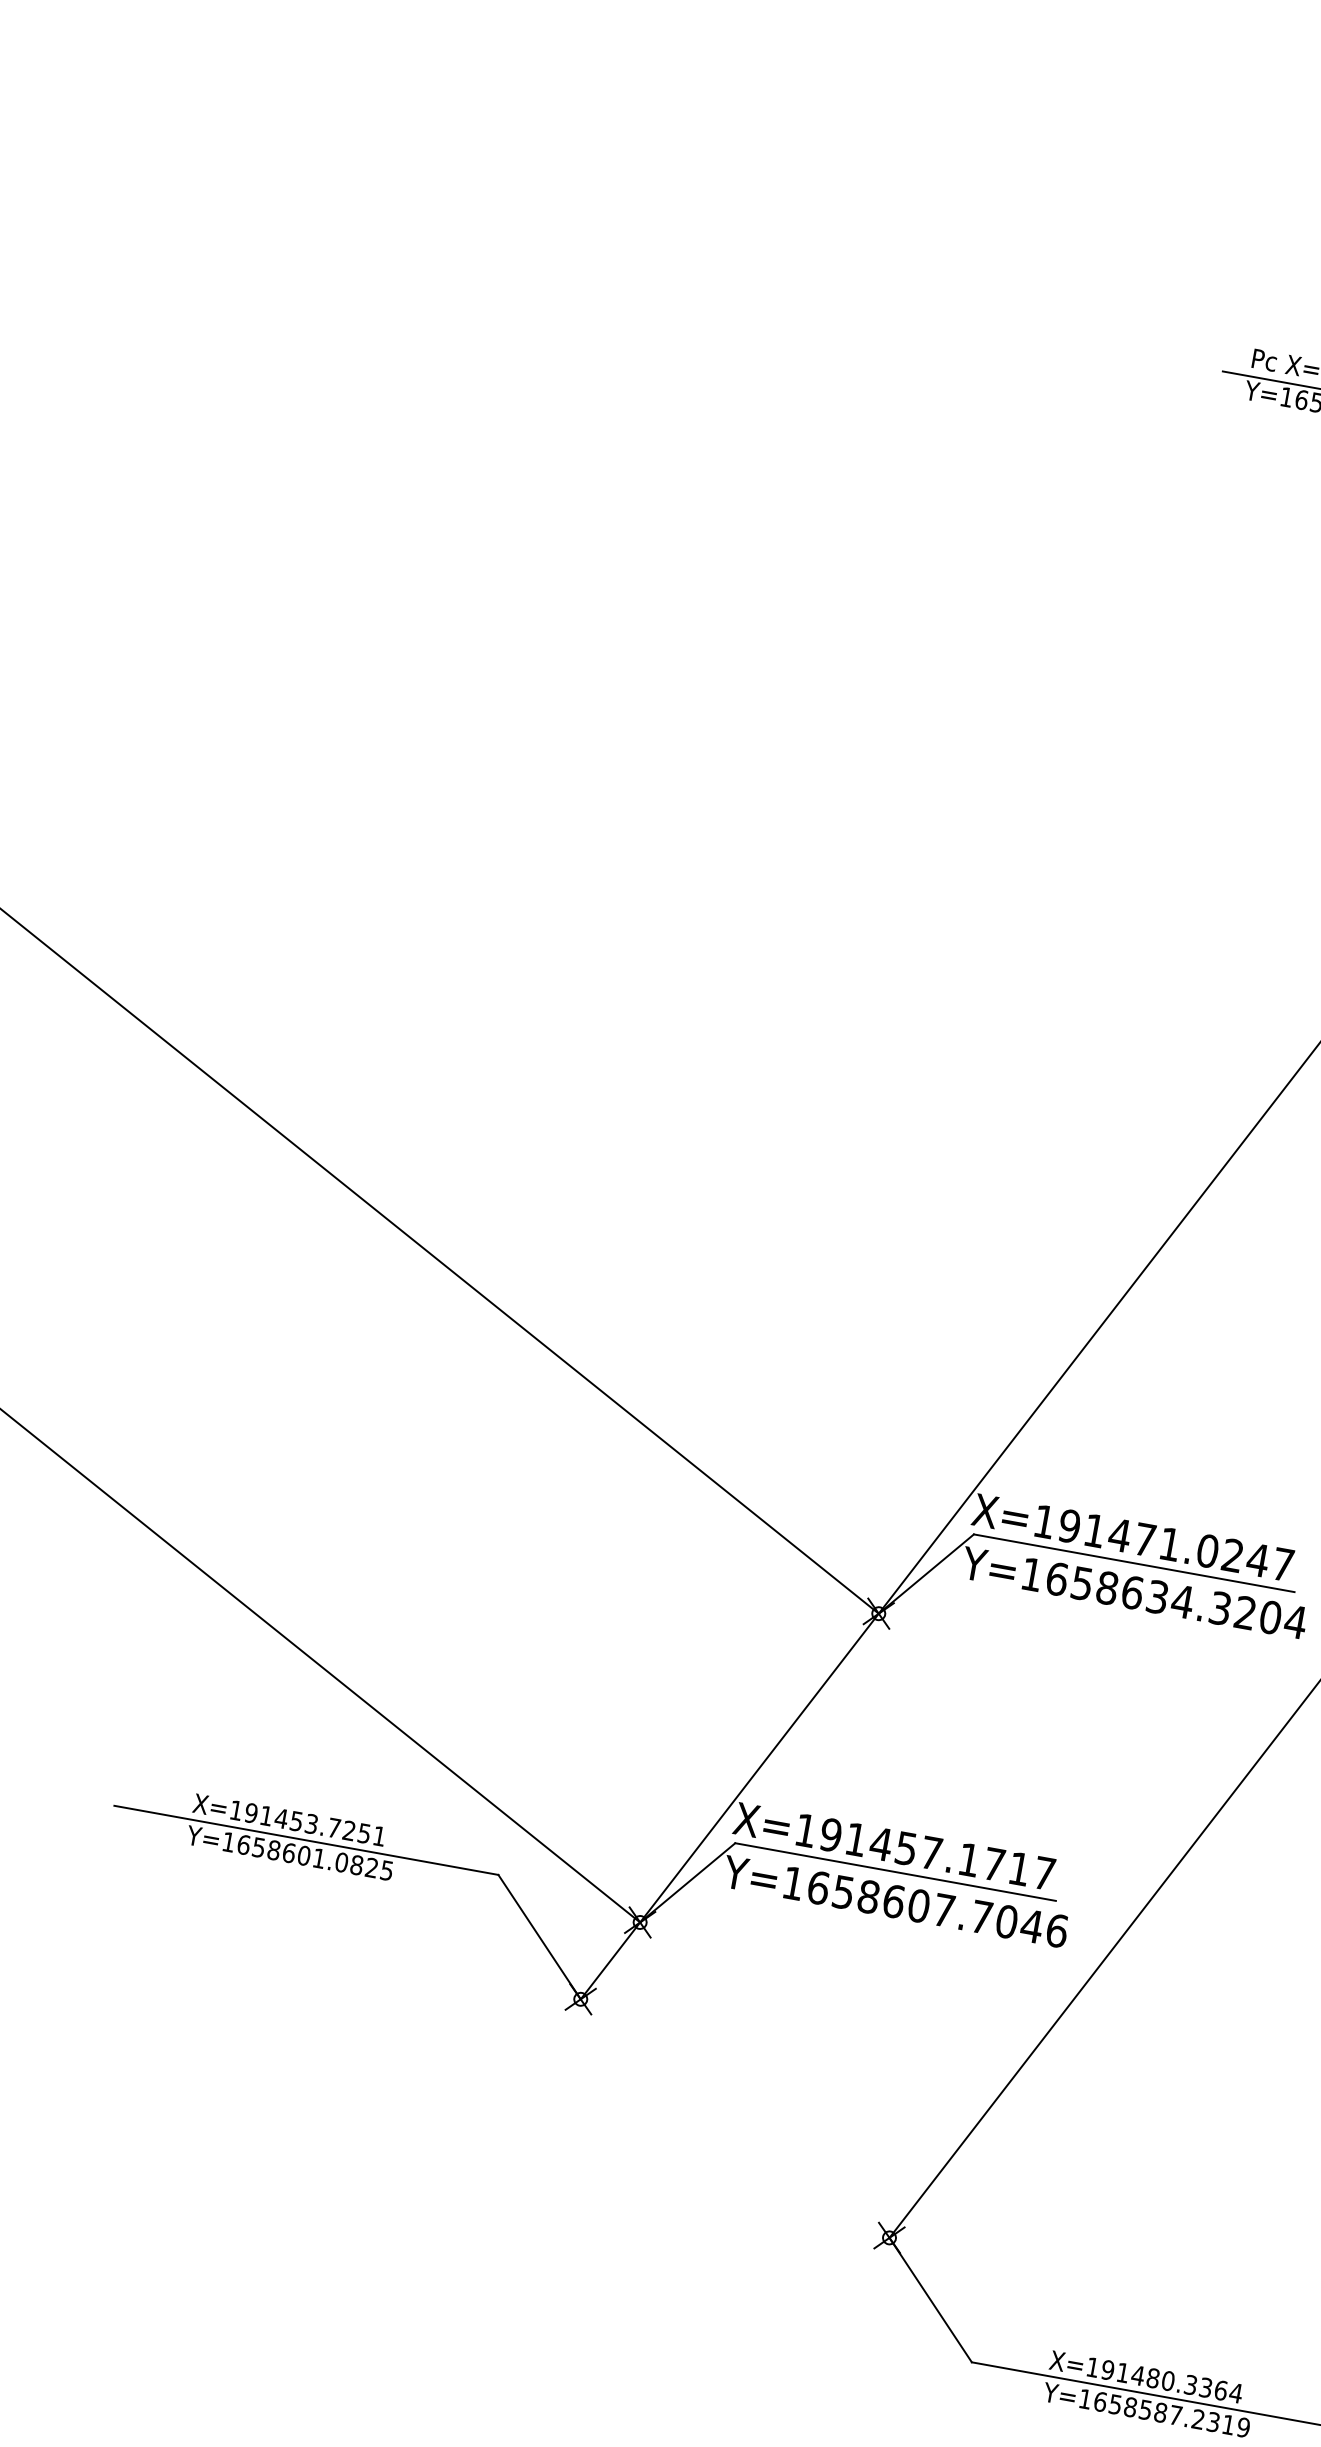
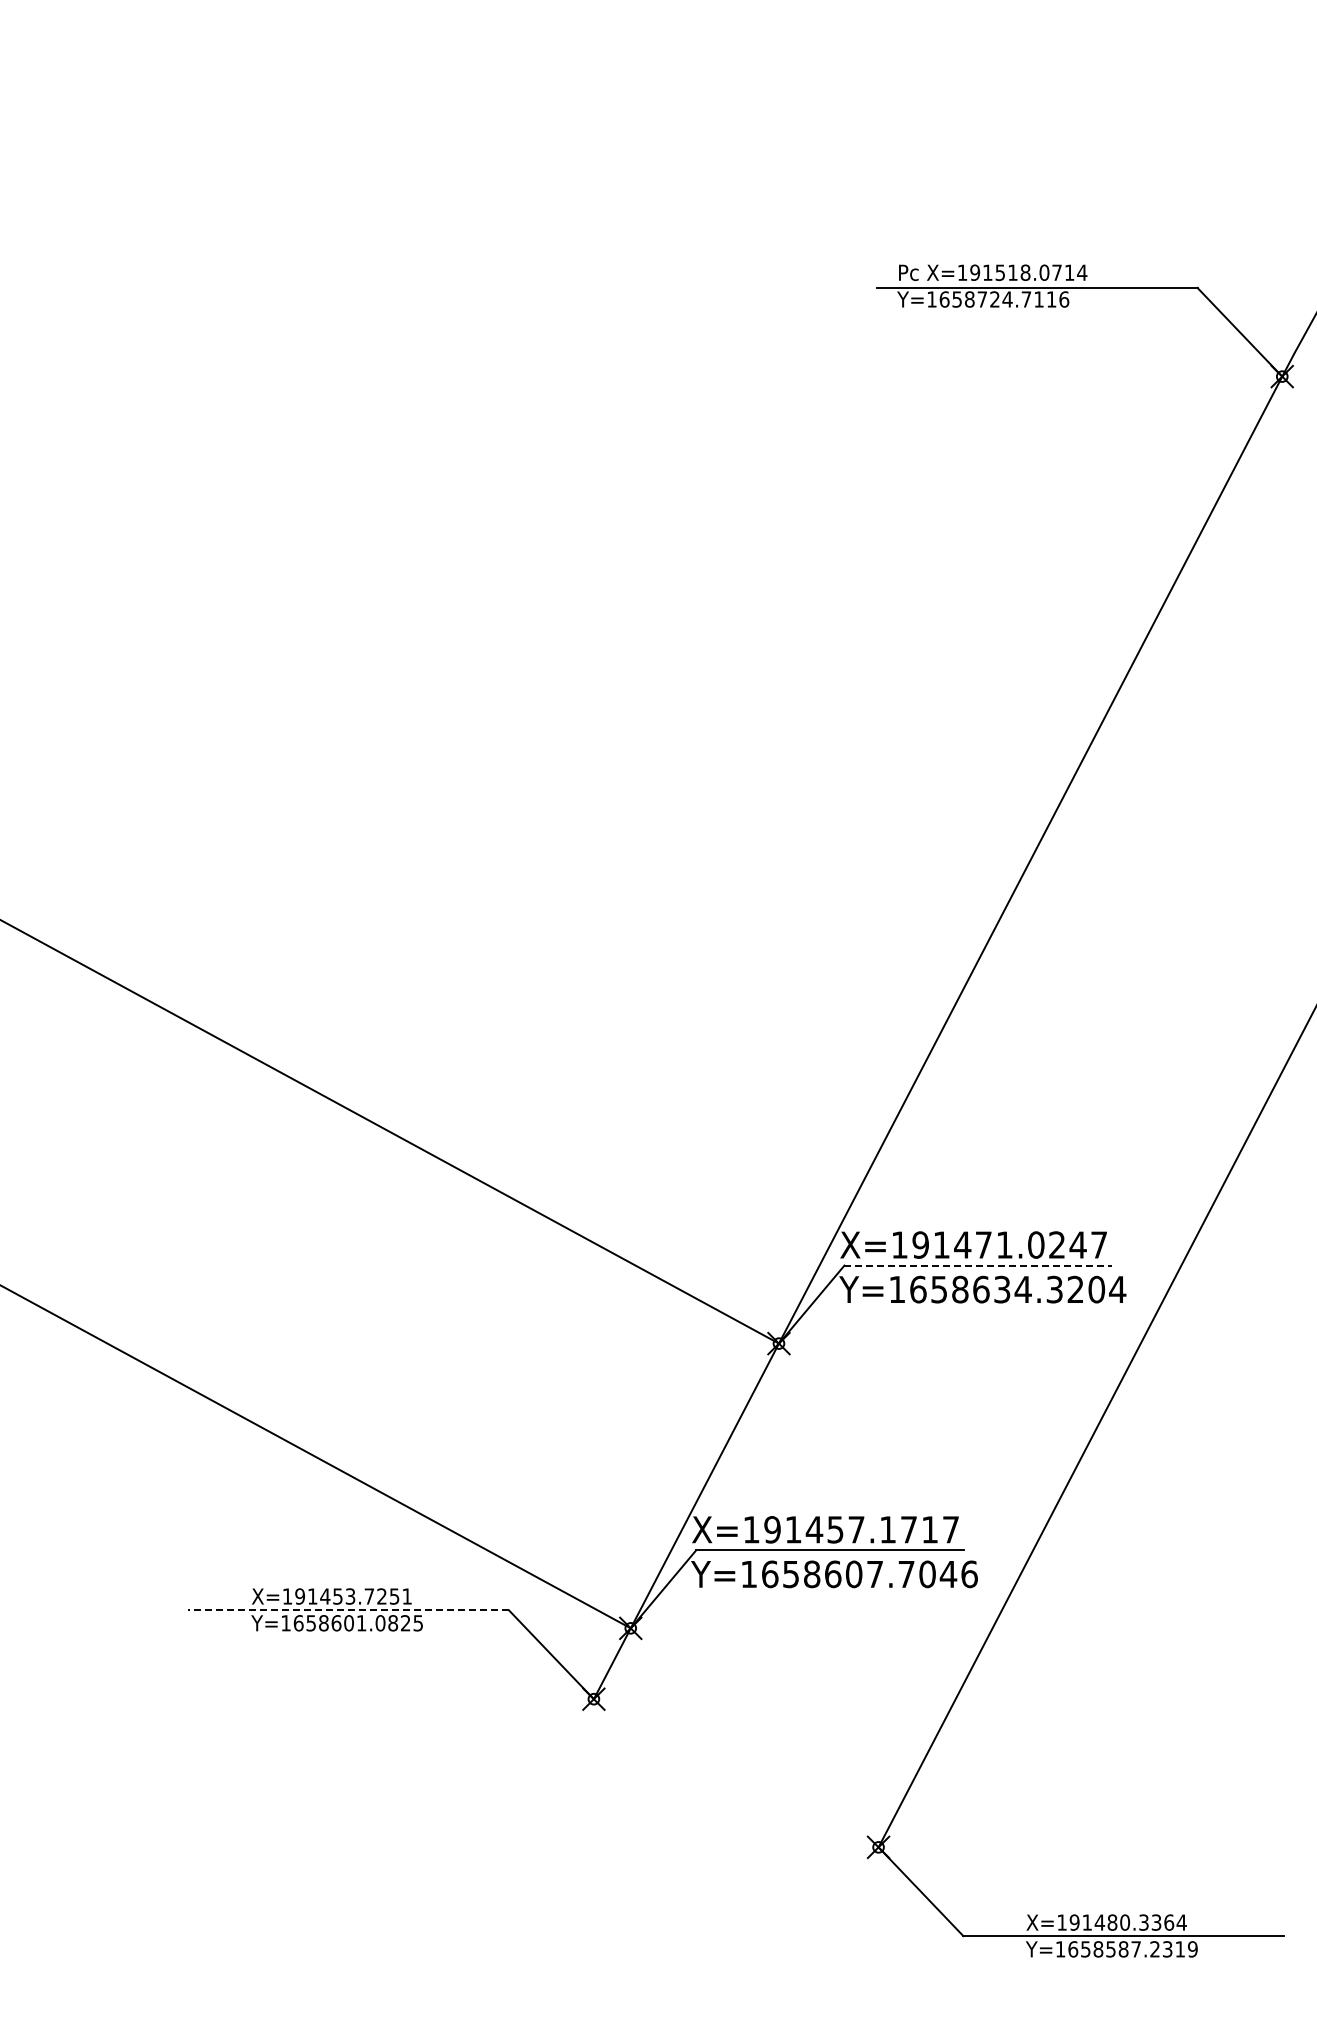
line: (1134, 1563) -> (978, 1265), solid -> dashed
line: (306, 1840) -> (348, 1610), solid -> dashed

